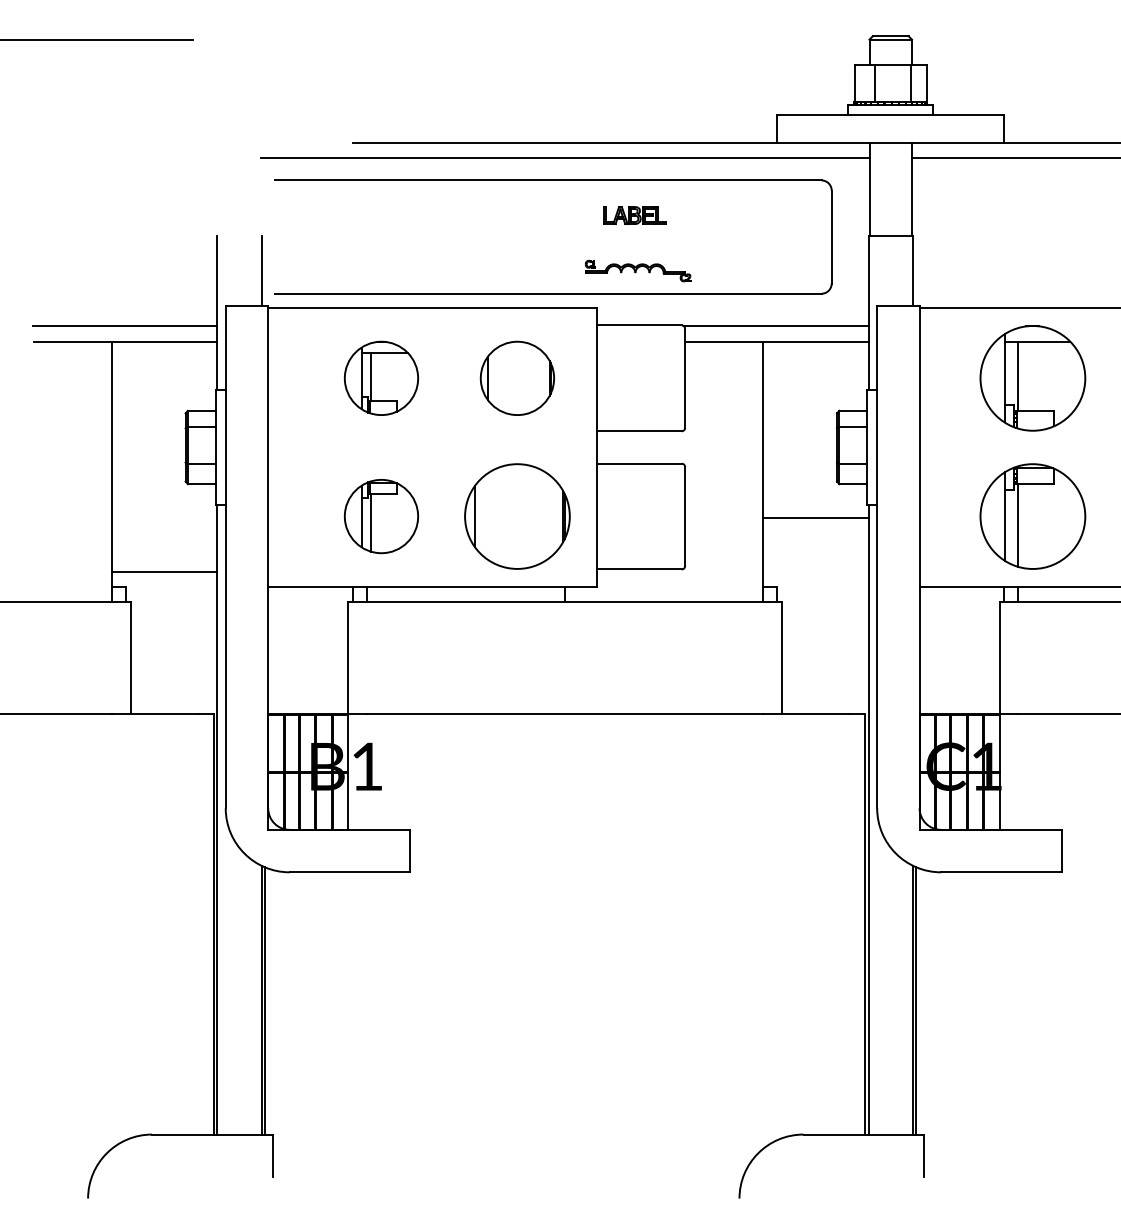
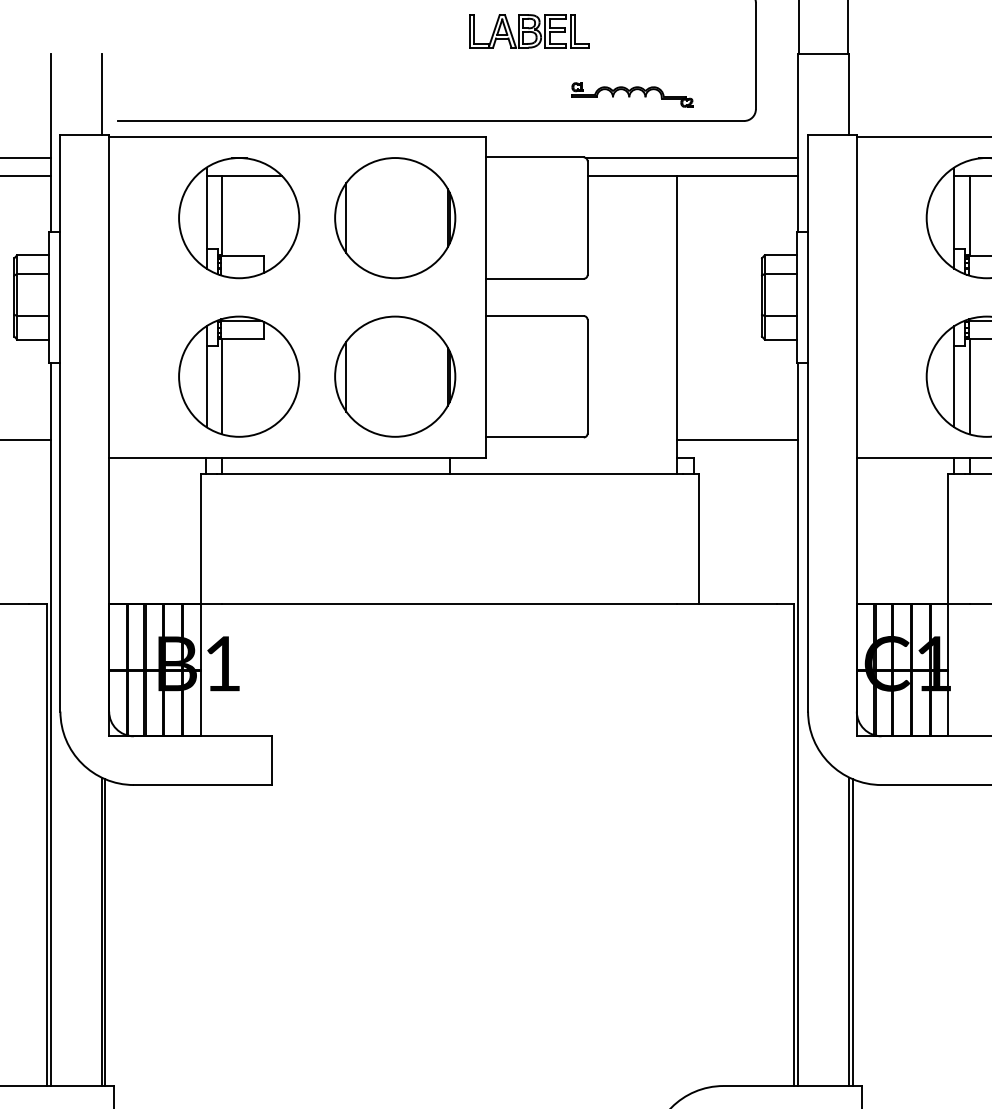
part: (634, 215) -> (529, 31), size x1.67
part: (637, 270) -> (631, 94), moved
part: (381, 378) -> (239, 218), size x1.43
part: (517, 378) -> (395, 218), size x1.43
part: (381, 516) -> (239, 376), size x1.43
line: (815, 517) -> (737, 439), moved

